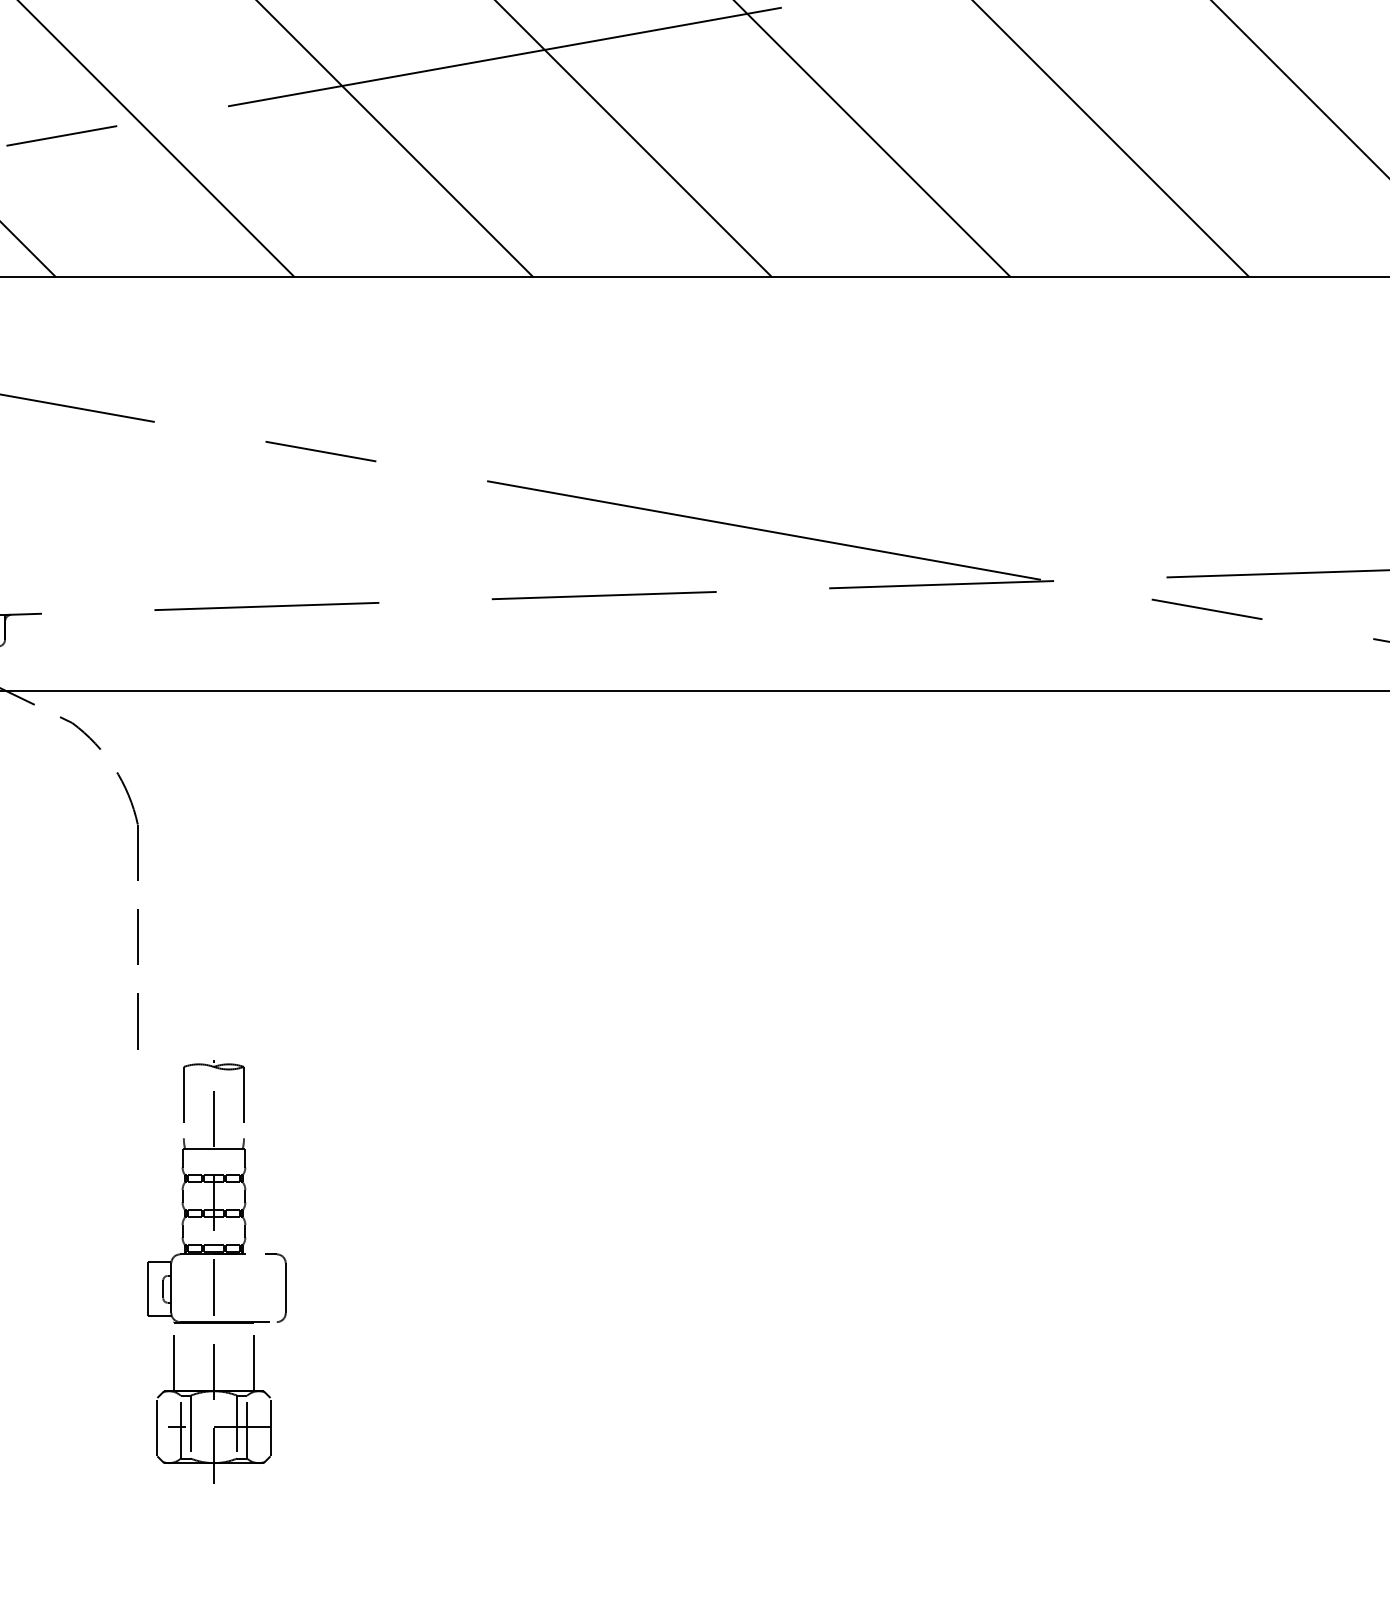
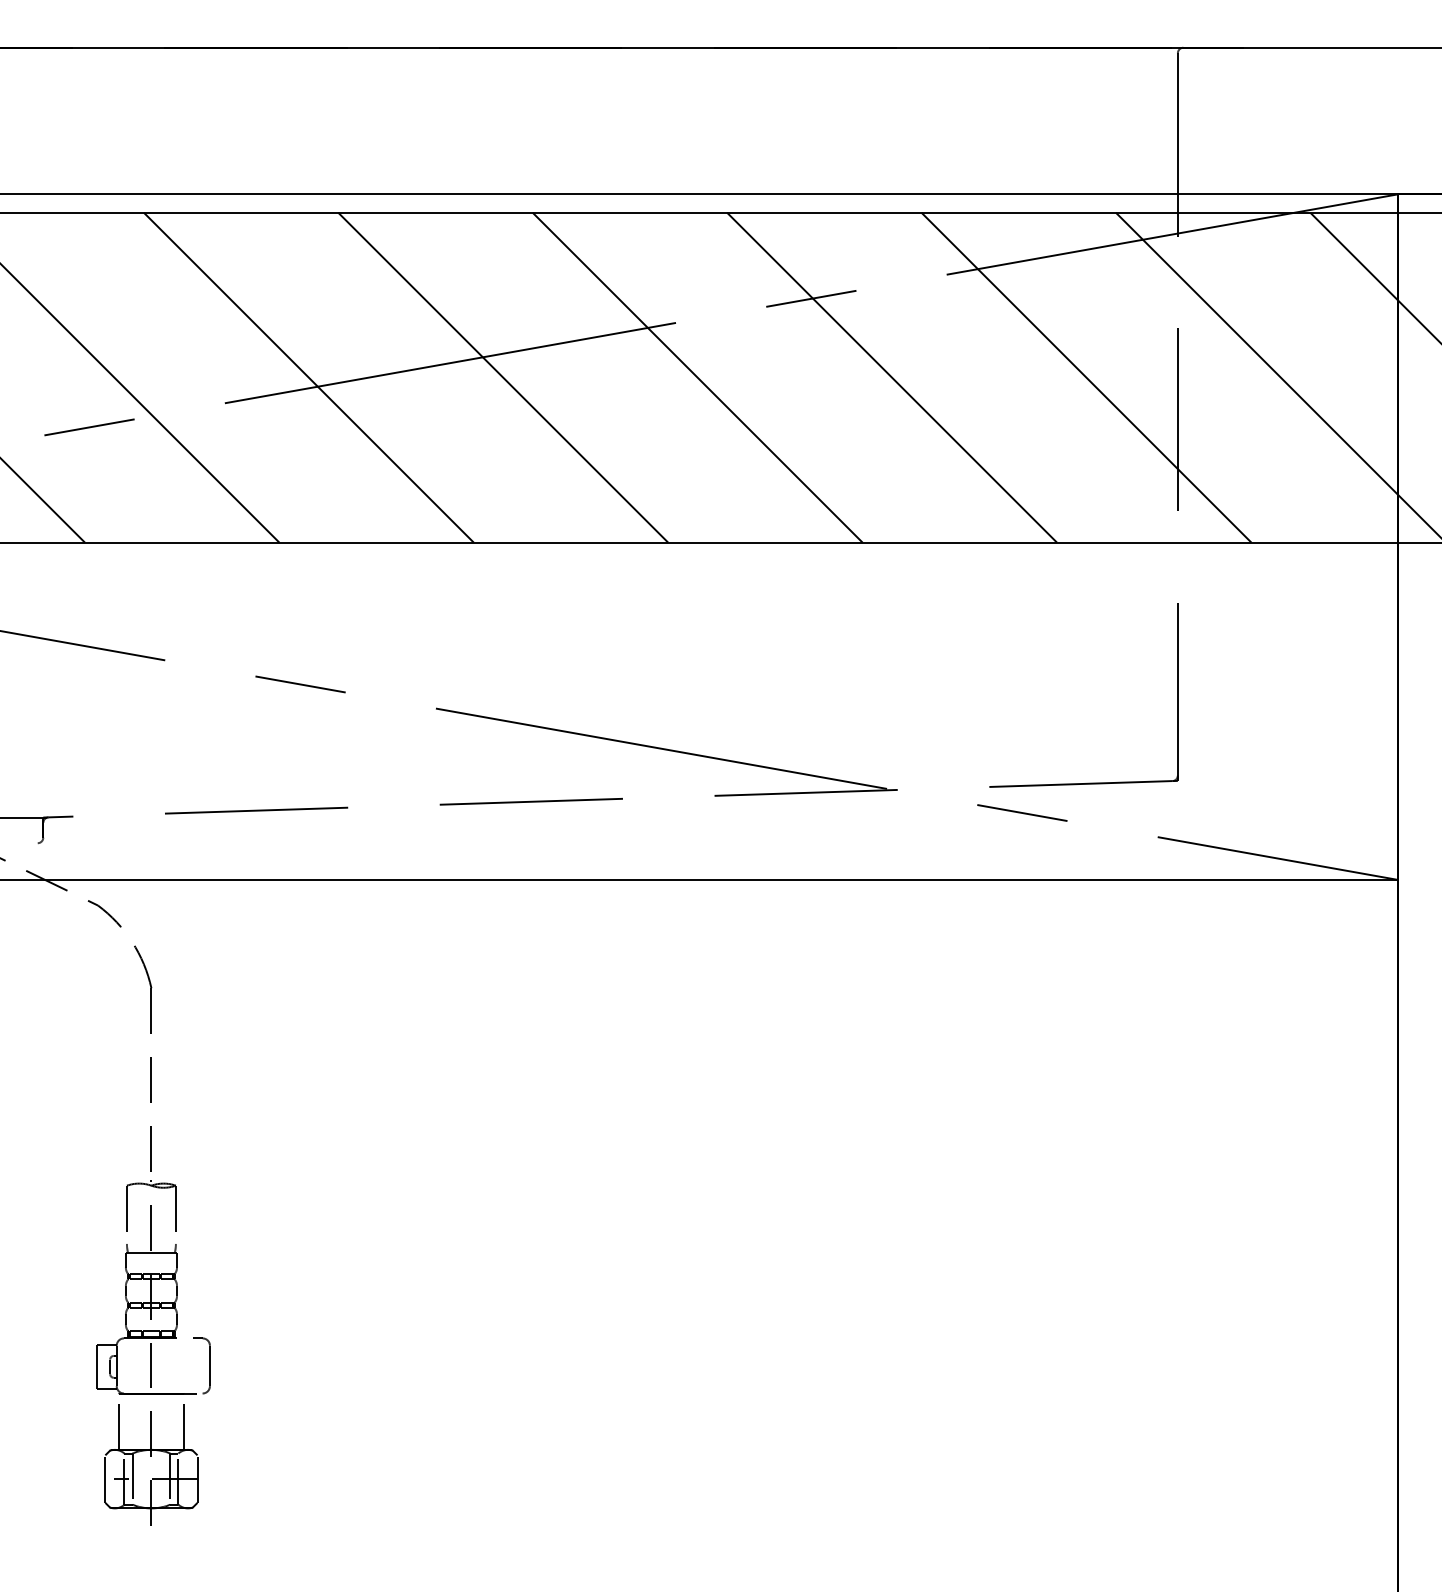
part: (216, 1271) -> (153, 1352), moved

